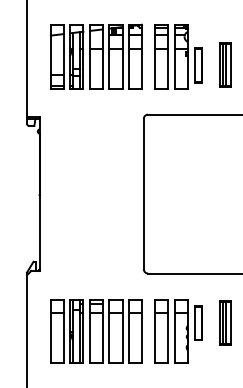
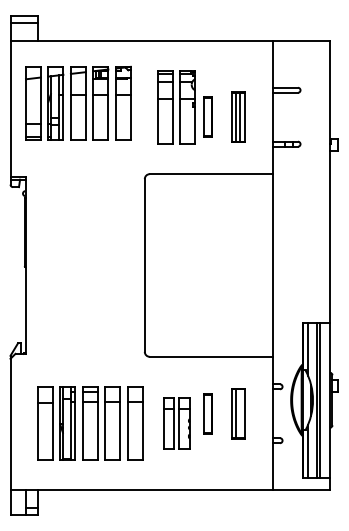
part: (96, 55) -> (78, 102), moved
line: (226, 322) -> (239, 413), removed
part: (171, 331) -> (176, 423), size x0.7

